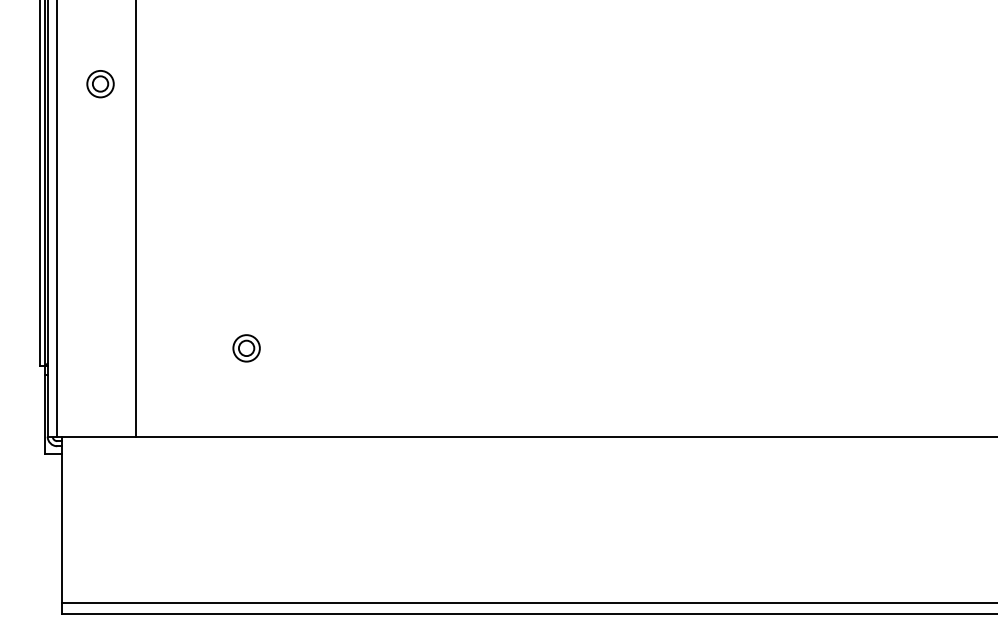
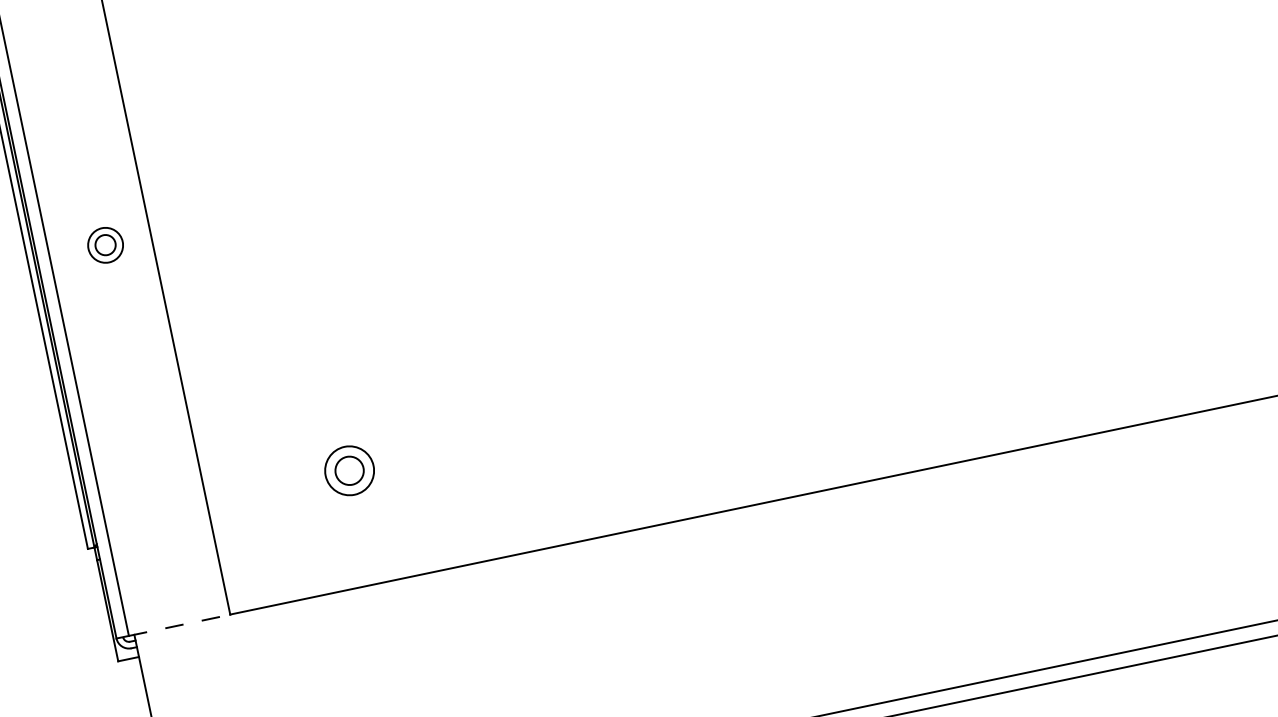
part: (100, 84) -> (105, 245), moved
part: (246, 348) -> (349, 471), size x1.4
line: (97, 436) -> (180, 624), solid -> dashed

